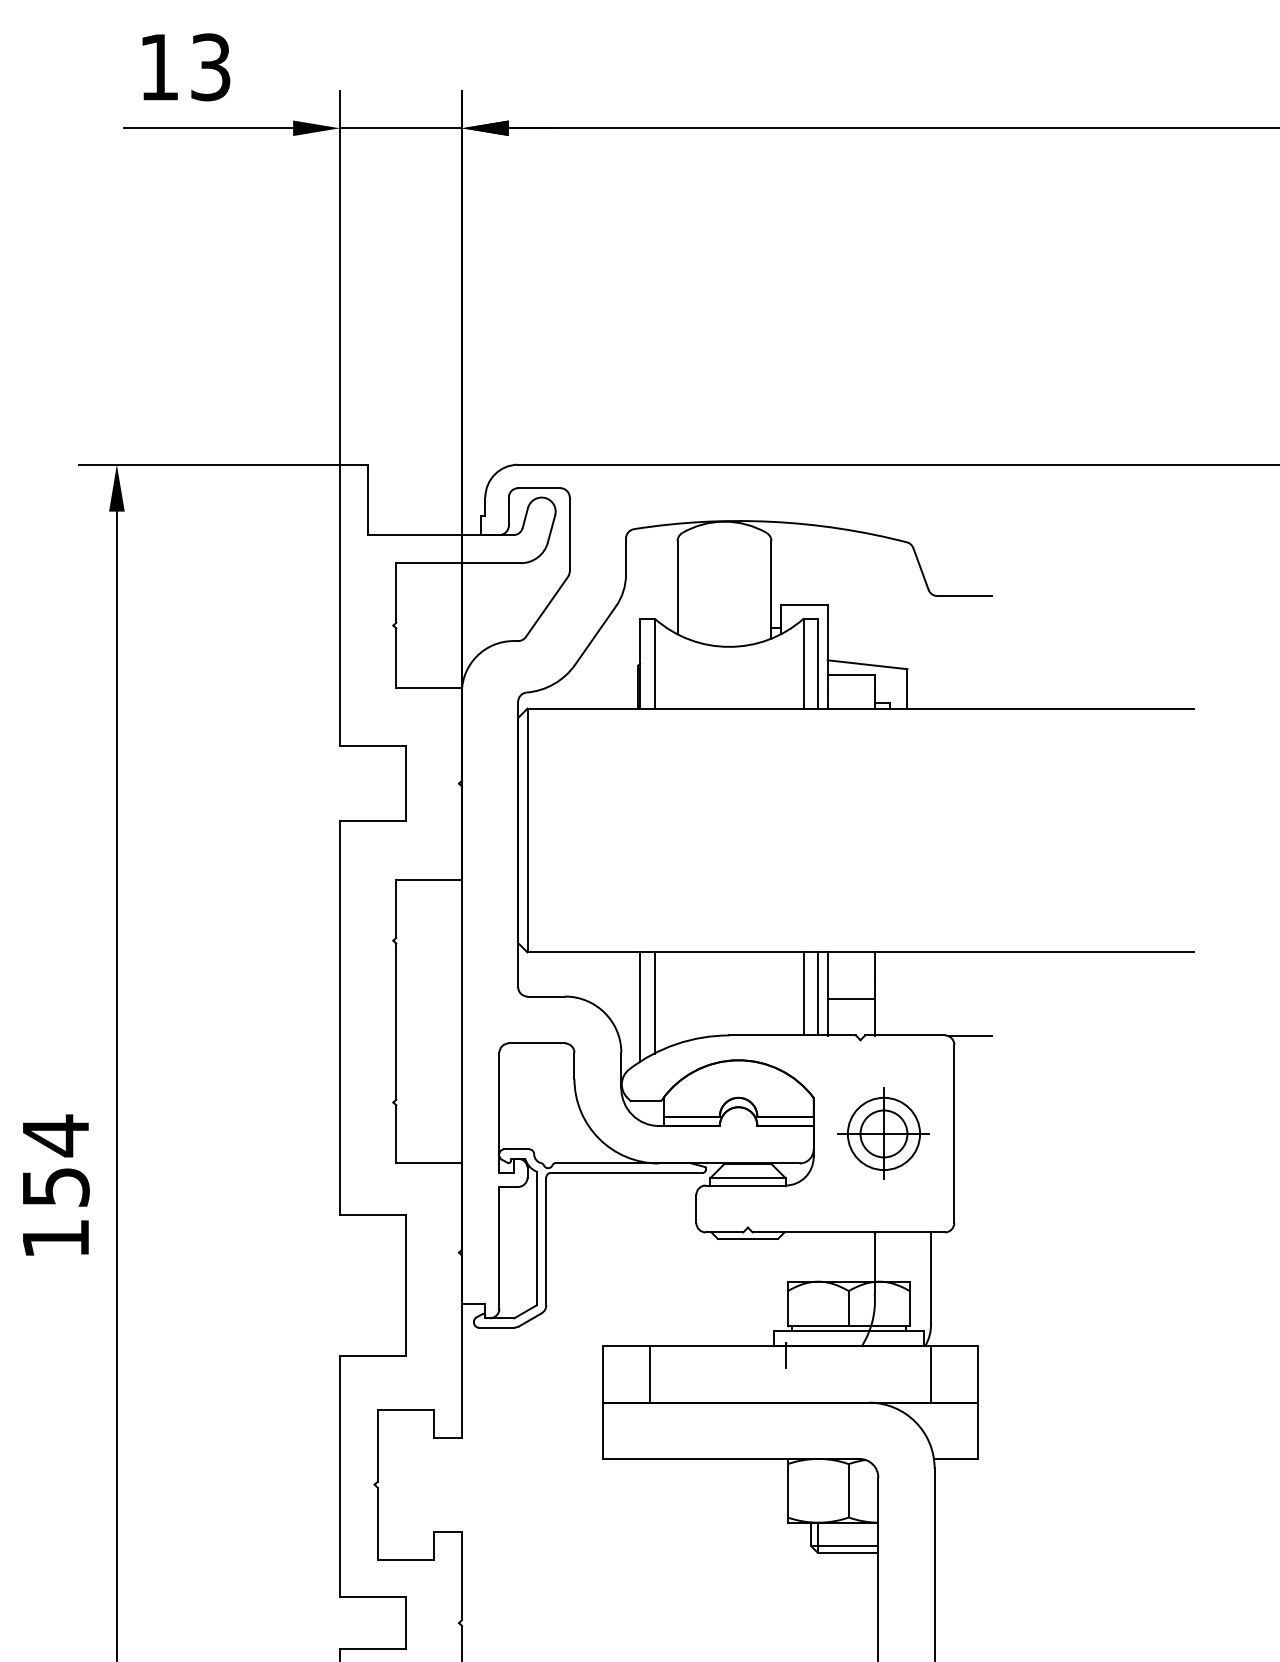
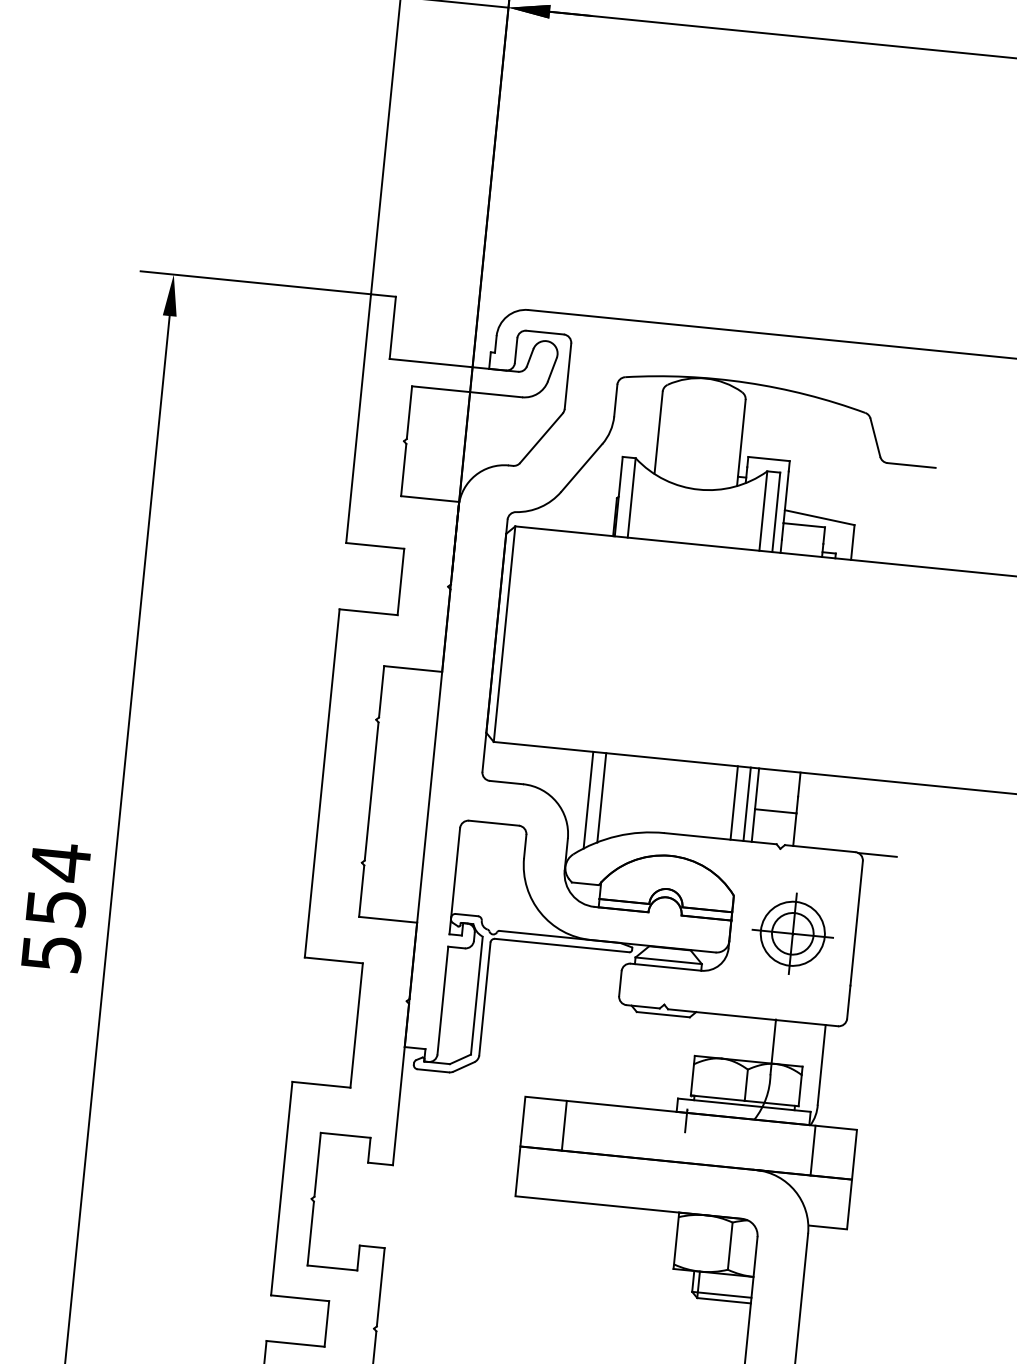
text: (56, 1239) -> (52, 954), 154 -> 554

